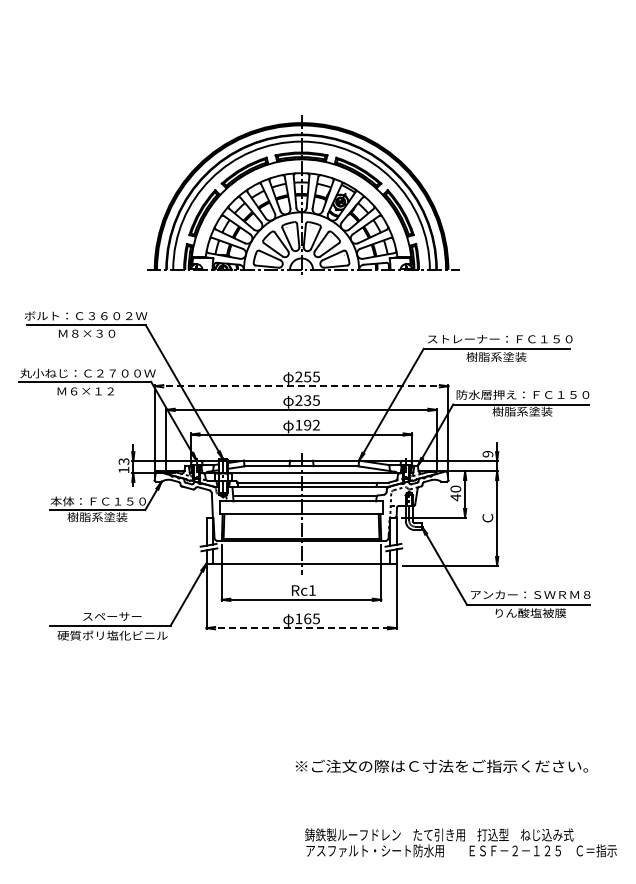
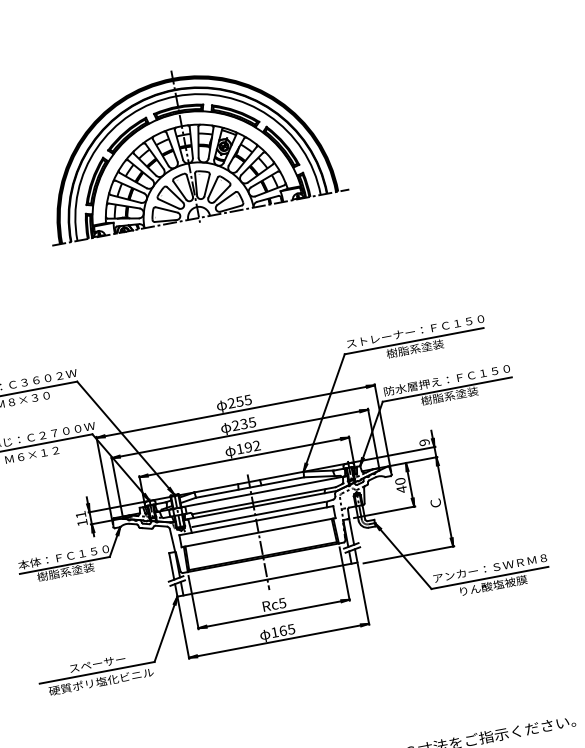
part: (303, 194) -> (187, 146), moved
line: (301, 386) -> (235, 411), dashed -> solid
text: (123, 461) -> (80, 514), 13 -> 11
text: (311, 590) -> (281, 603), Rc1 -> Rc5
line: (301, 628) -> (279, 641), dashed -> solid

